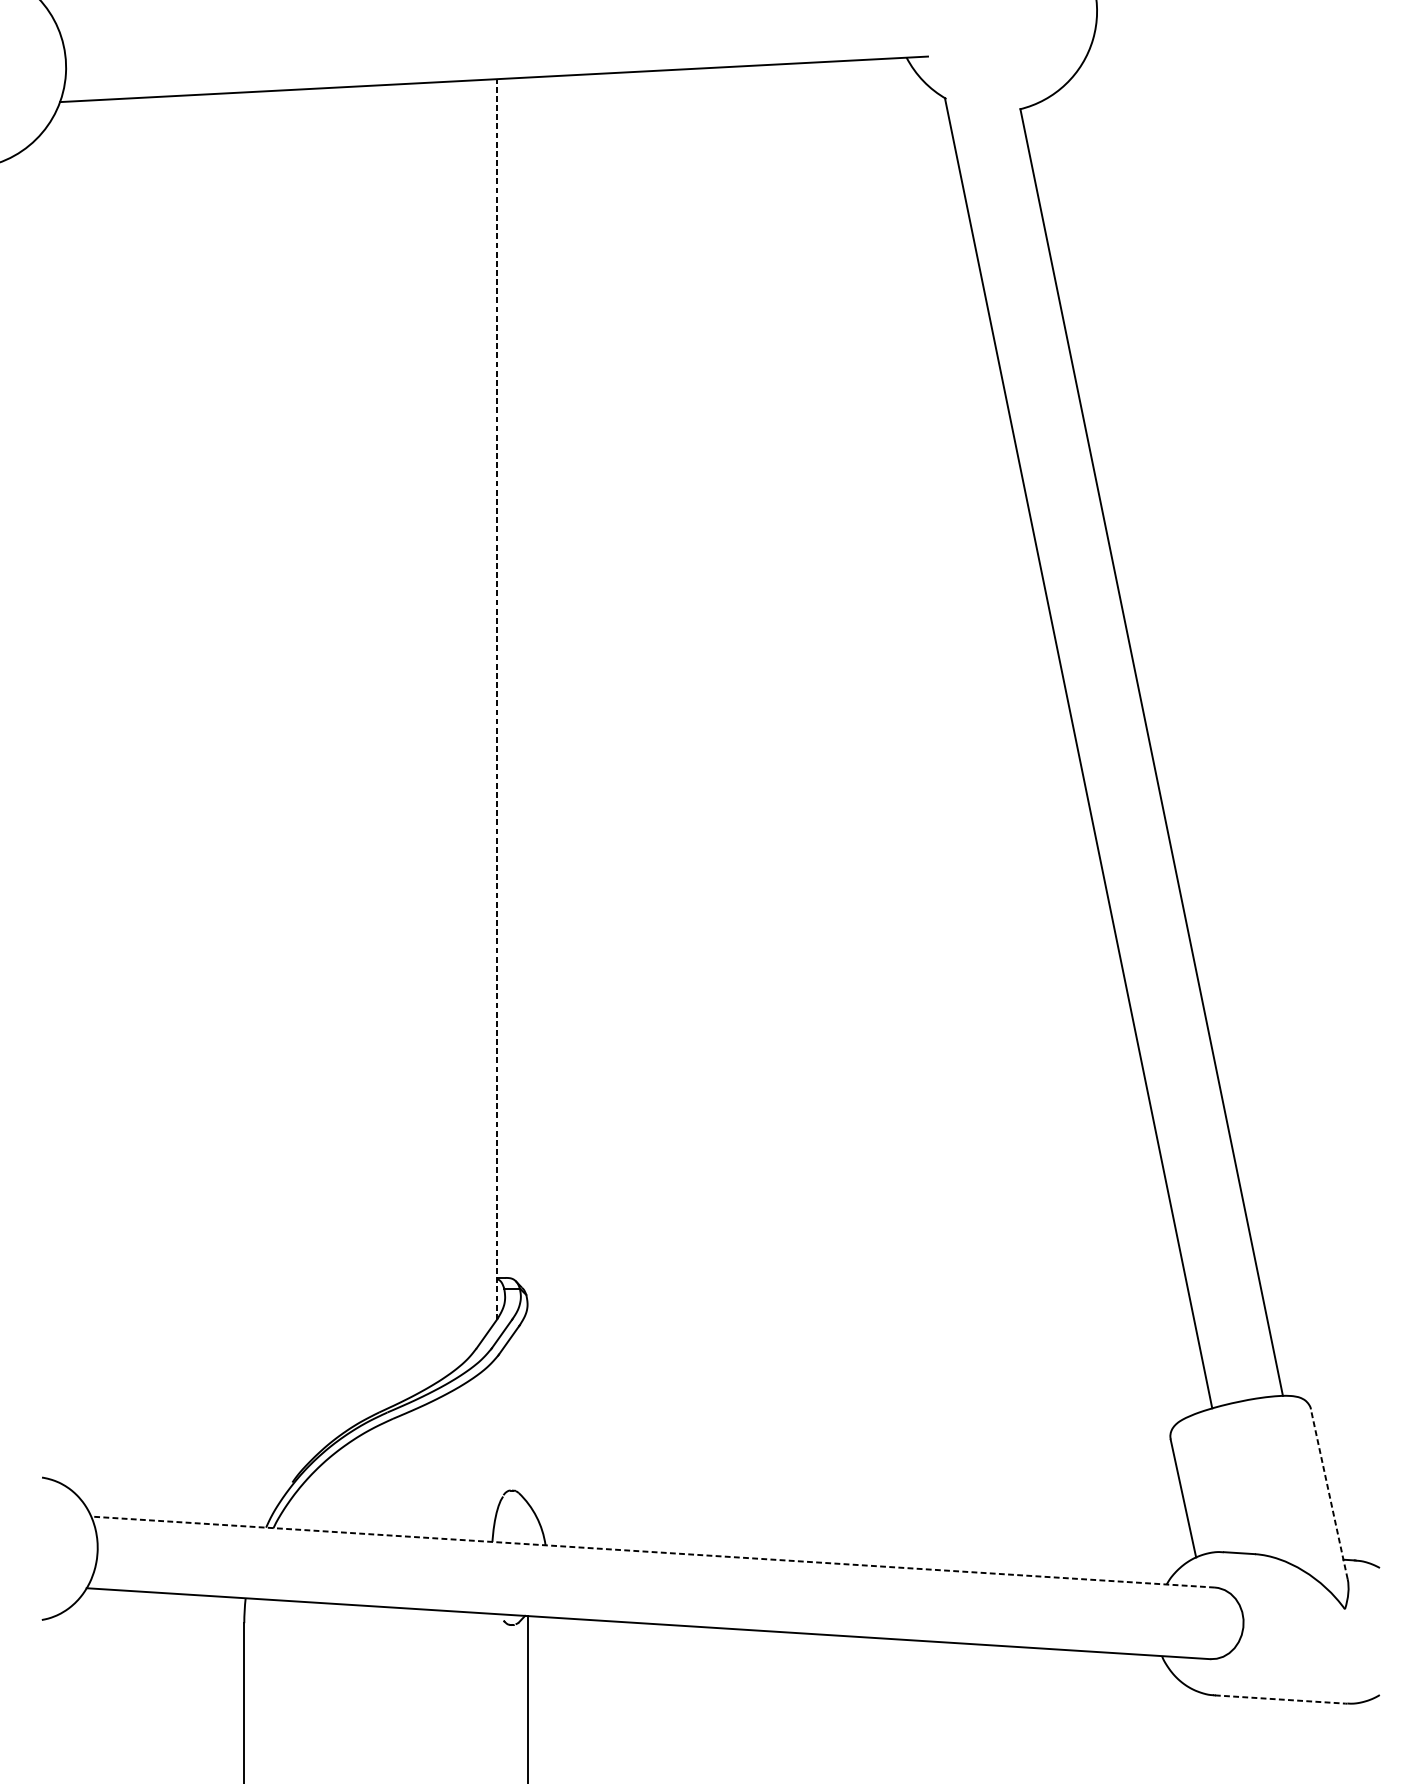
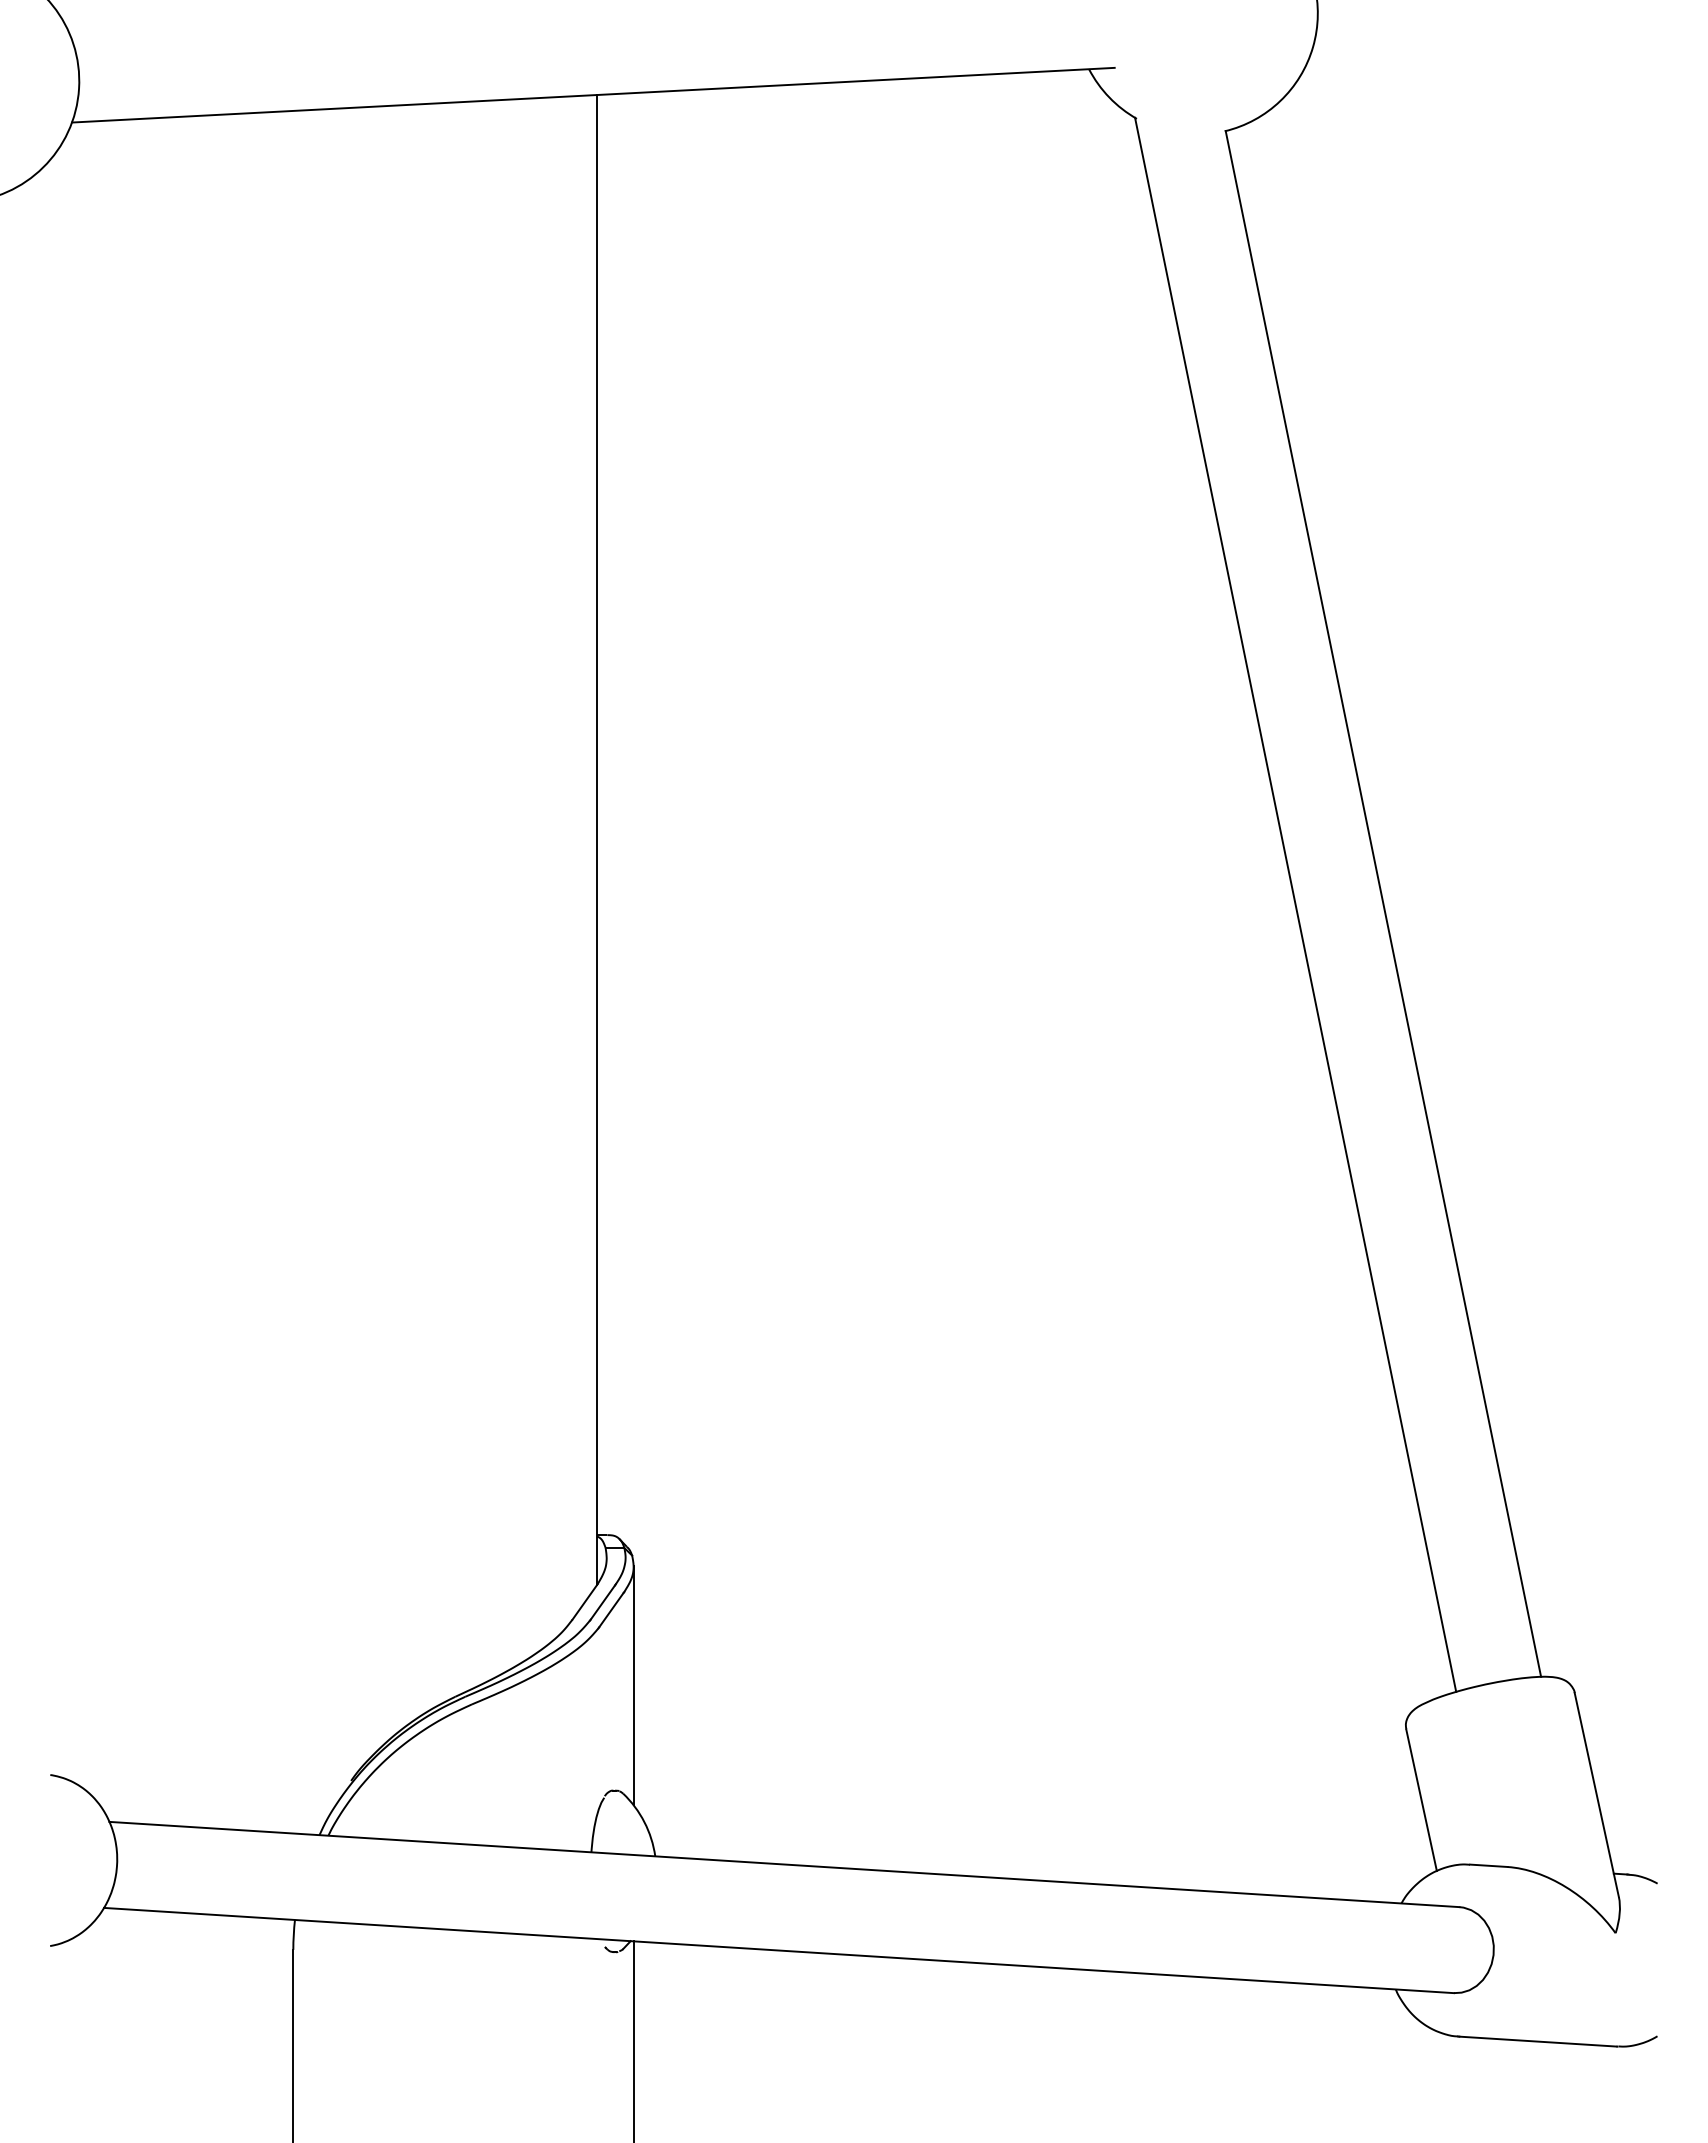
line: (496, 698) -> (596, 839), dashed -> solid
line: (527, 1403) -> (633, 1685), added
line: (1329, 1493) -> (1596, 1794), dashed -> solid
line: (652, 1552) -> (783, 1864), dashed -> solid
line: (1279, 1699) -> (1537, 2041), dashed -> solid

